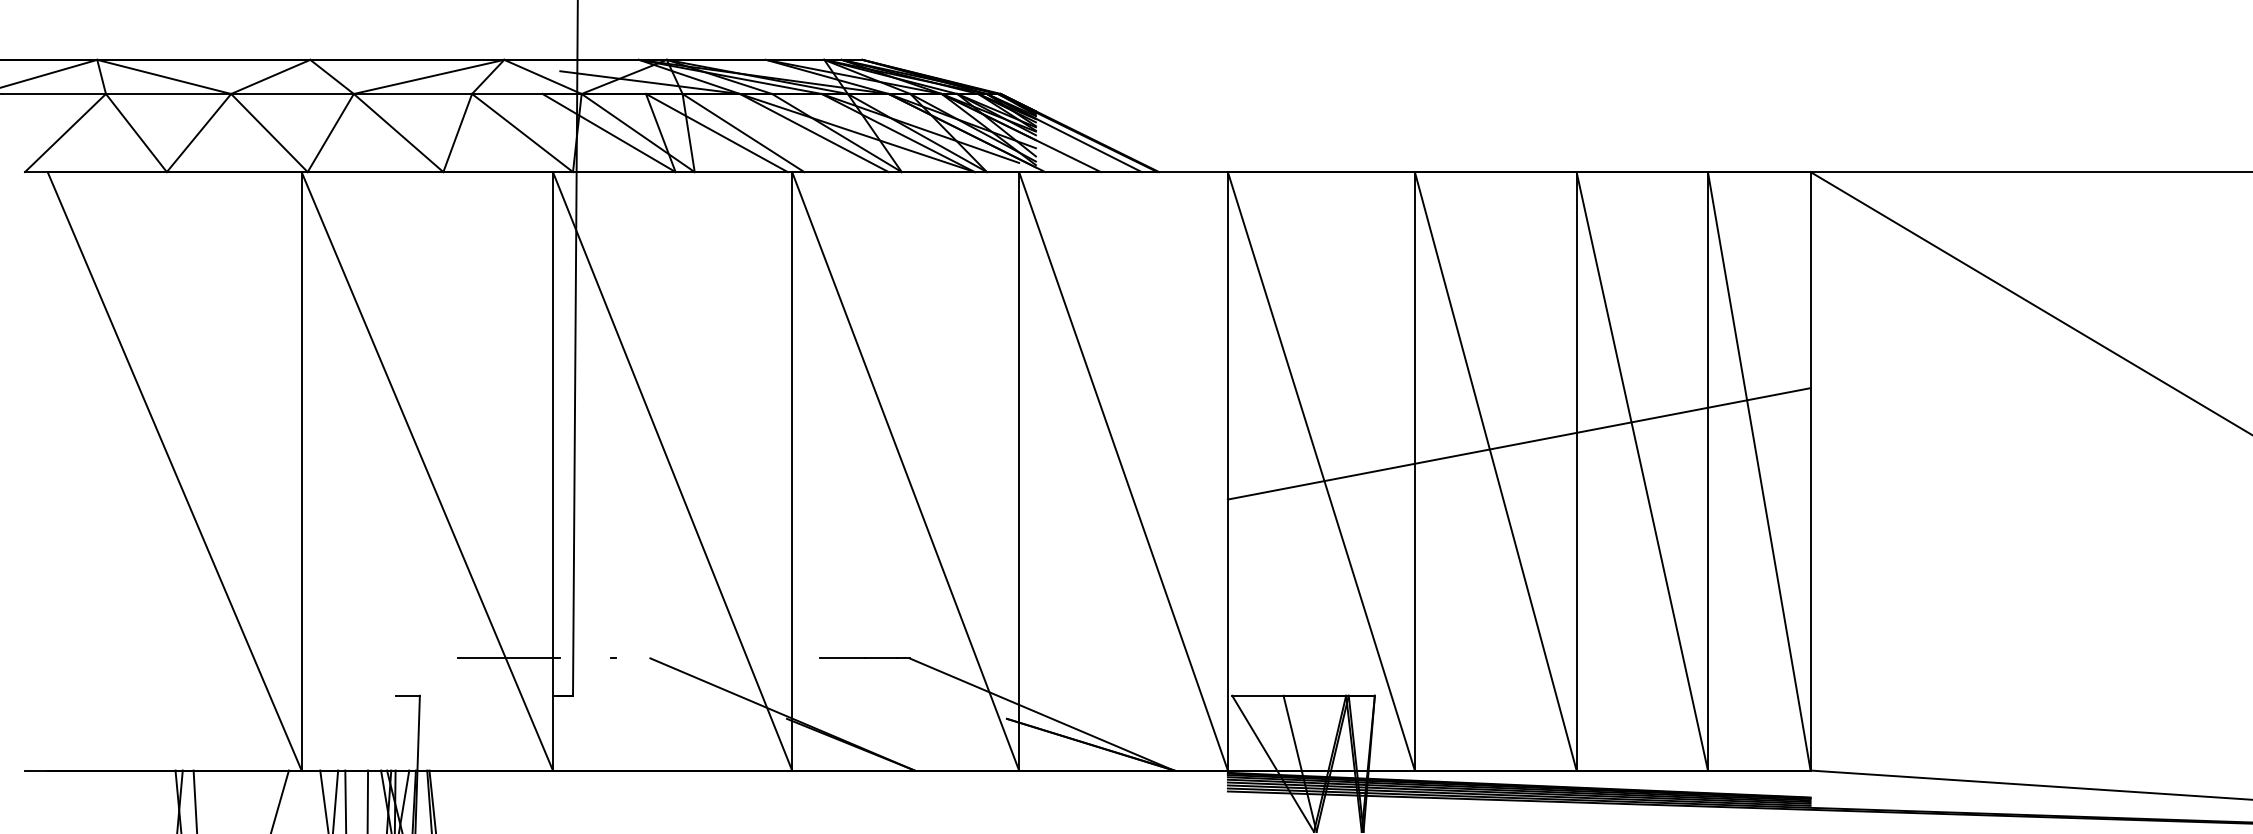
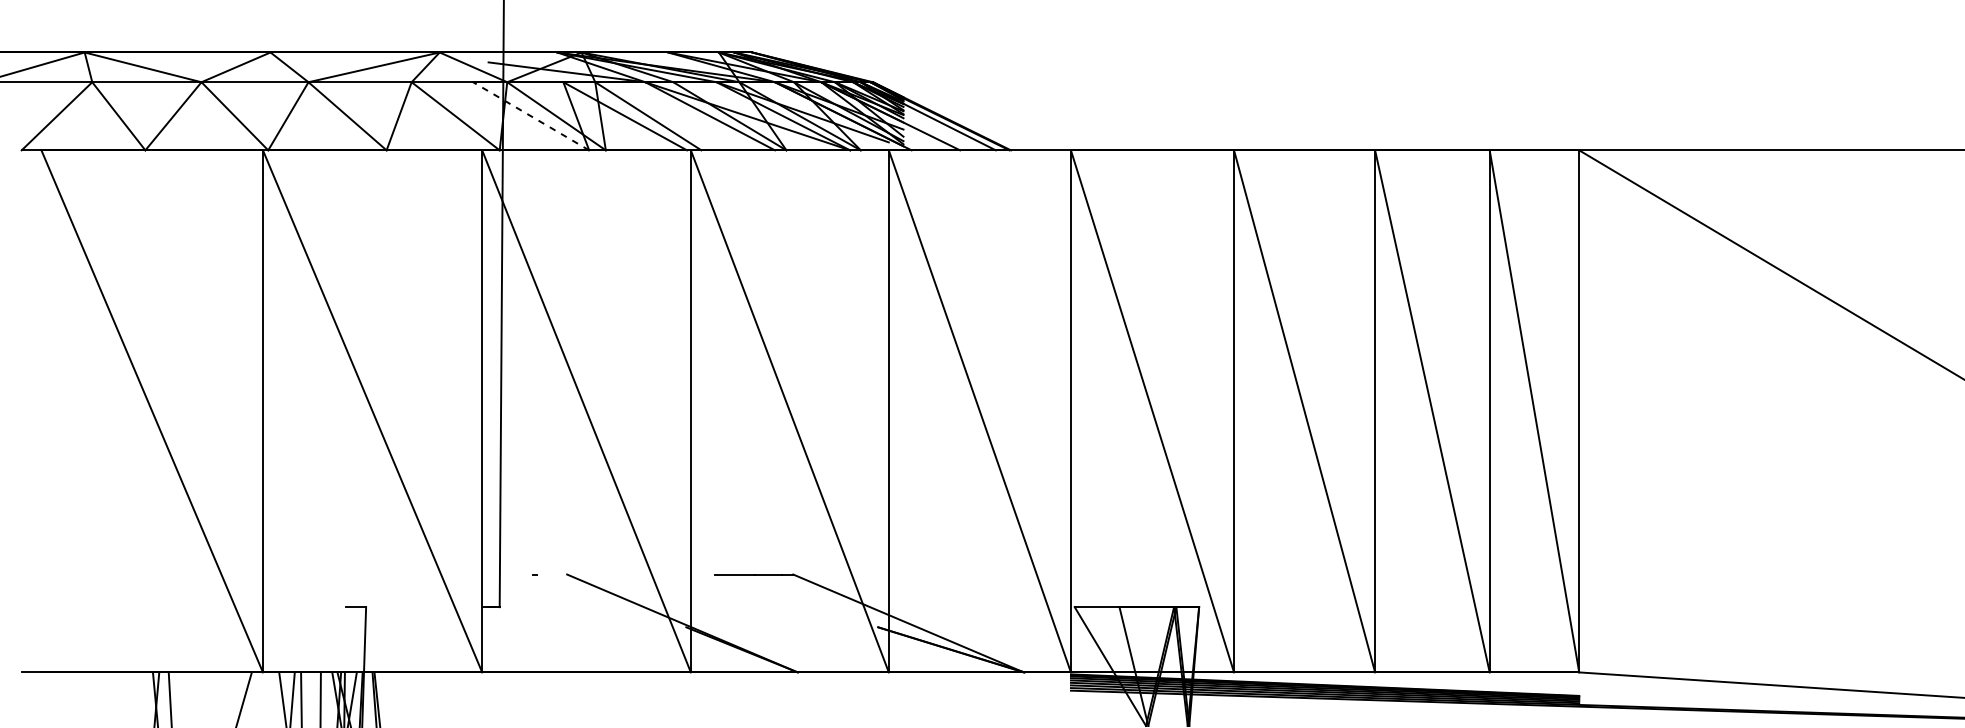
line: (608, 132) -> (530, 115), solid -> dashed
line: (1518, 443) -> (1324, 387), removed
line: (508, 658) -> (443, 574), removed

